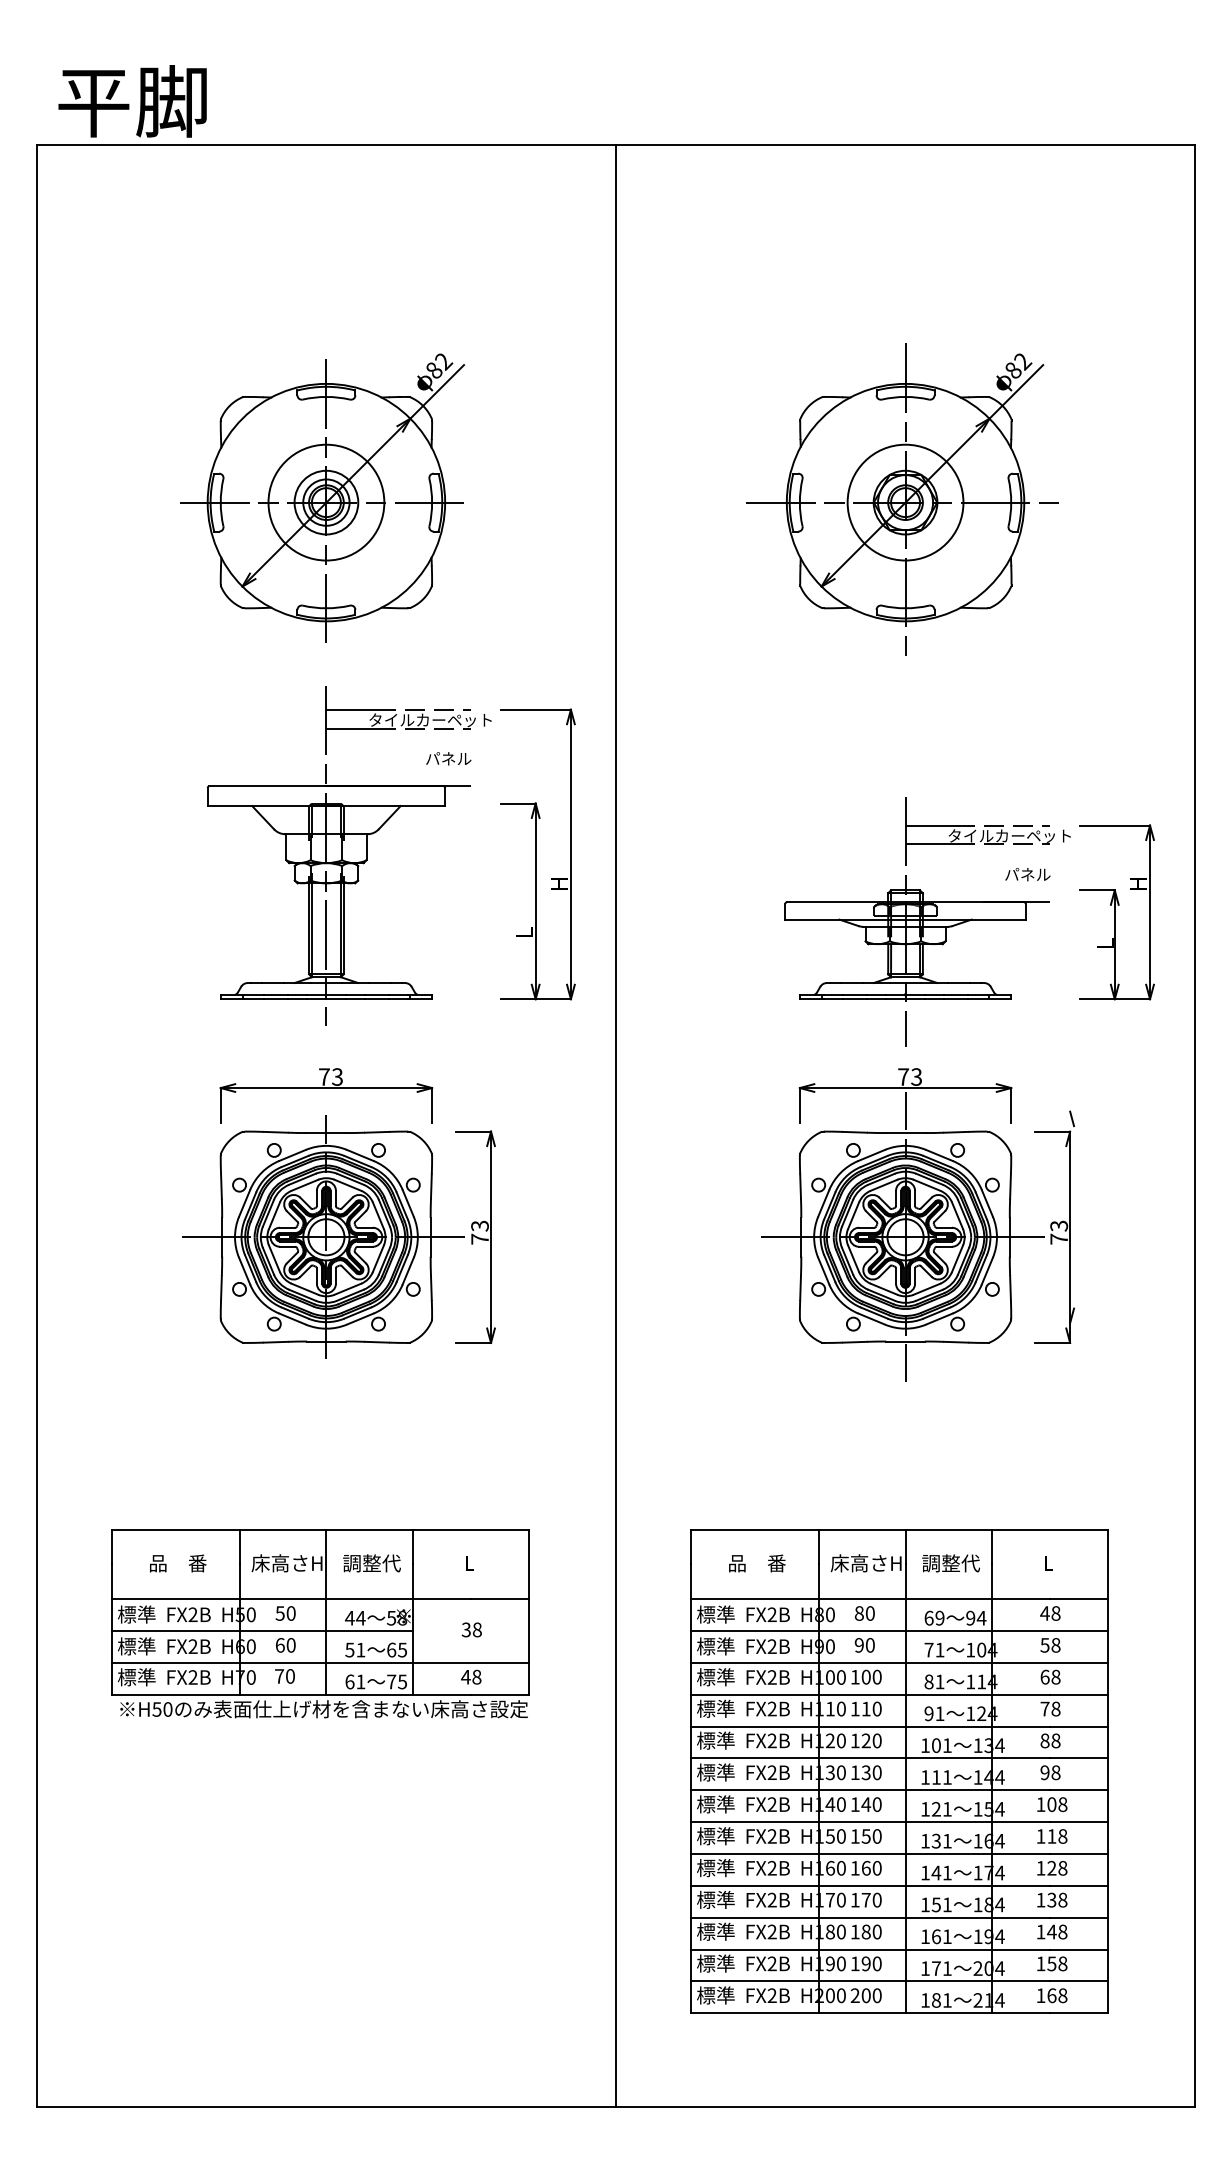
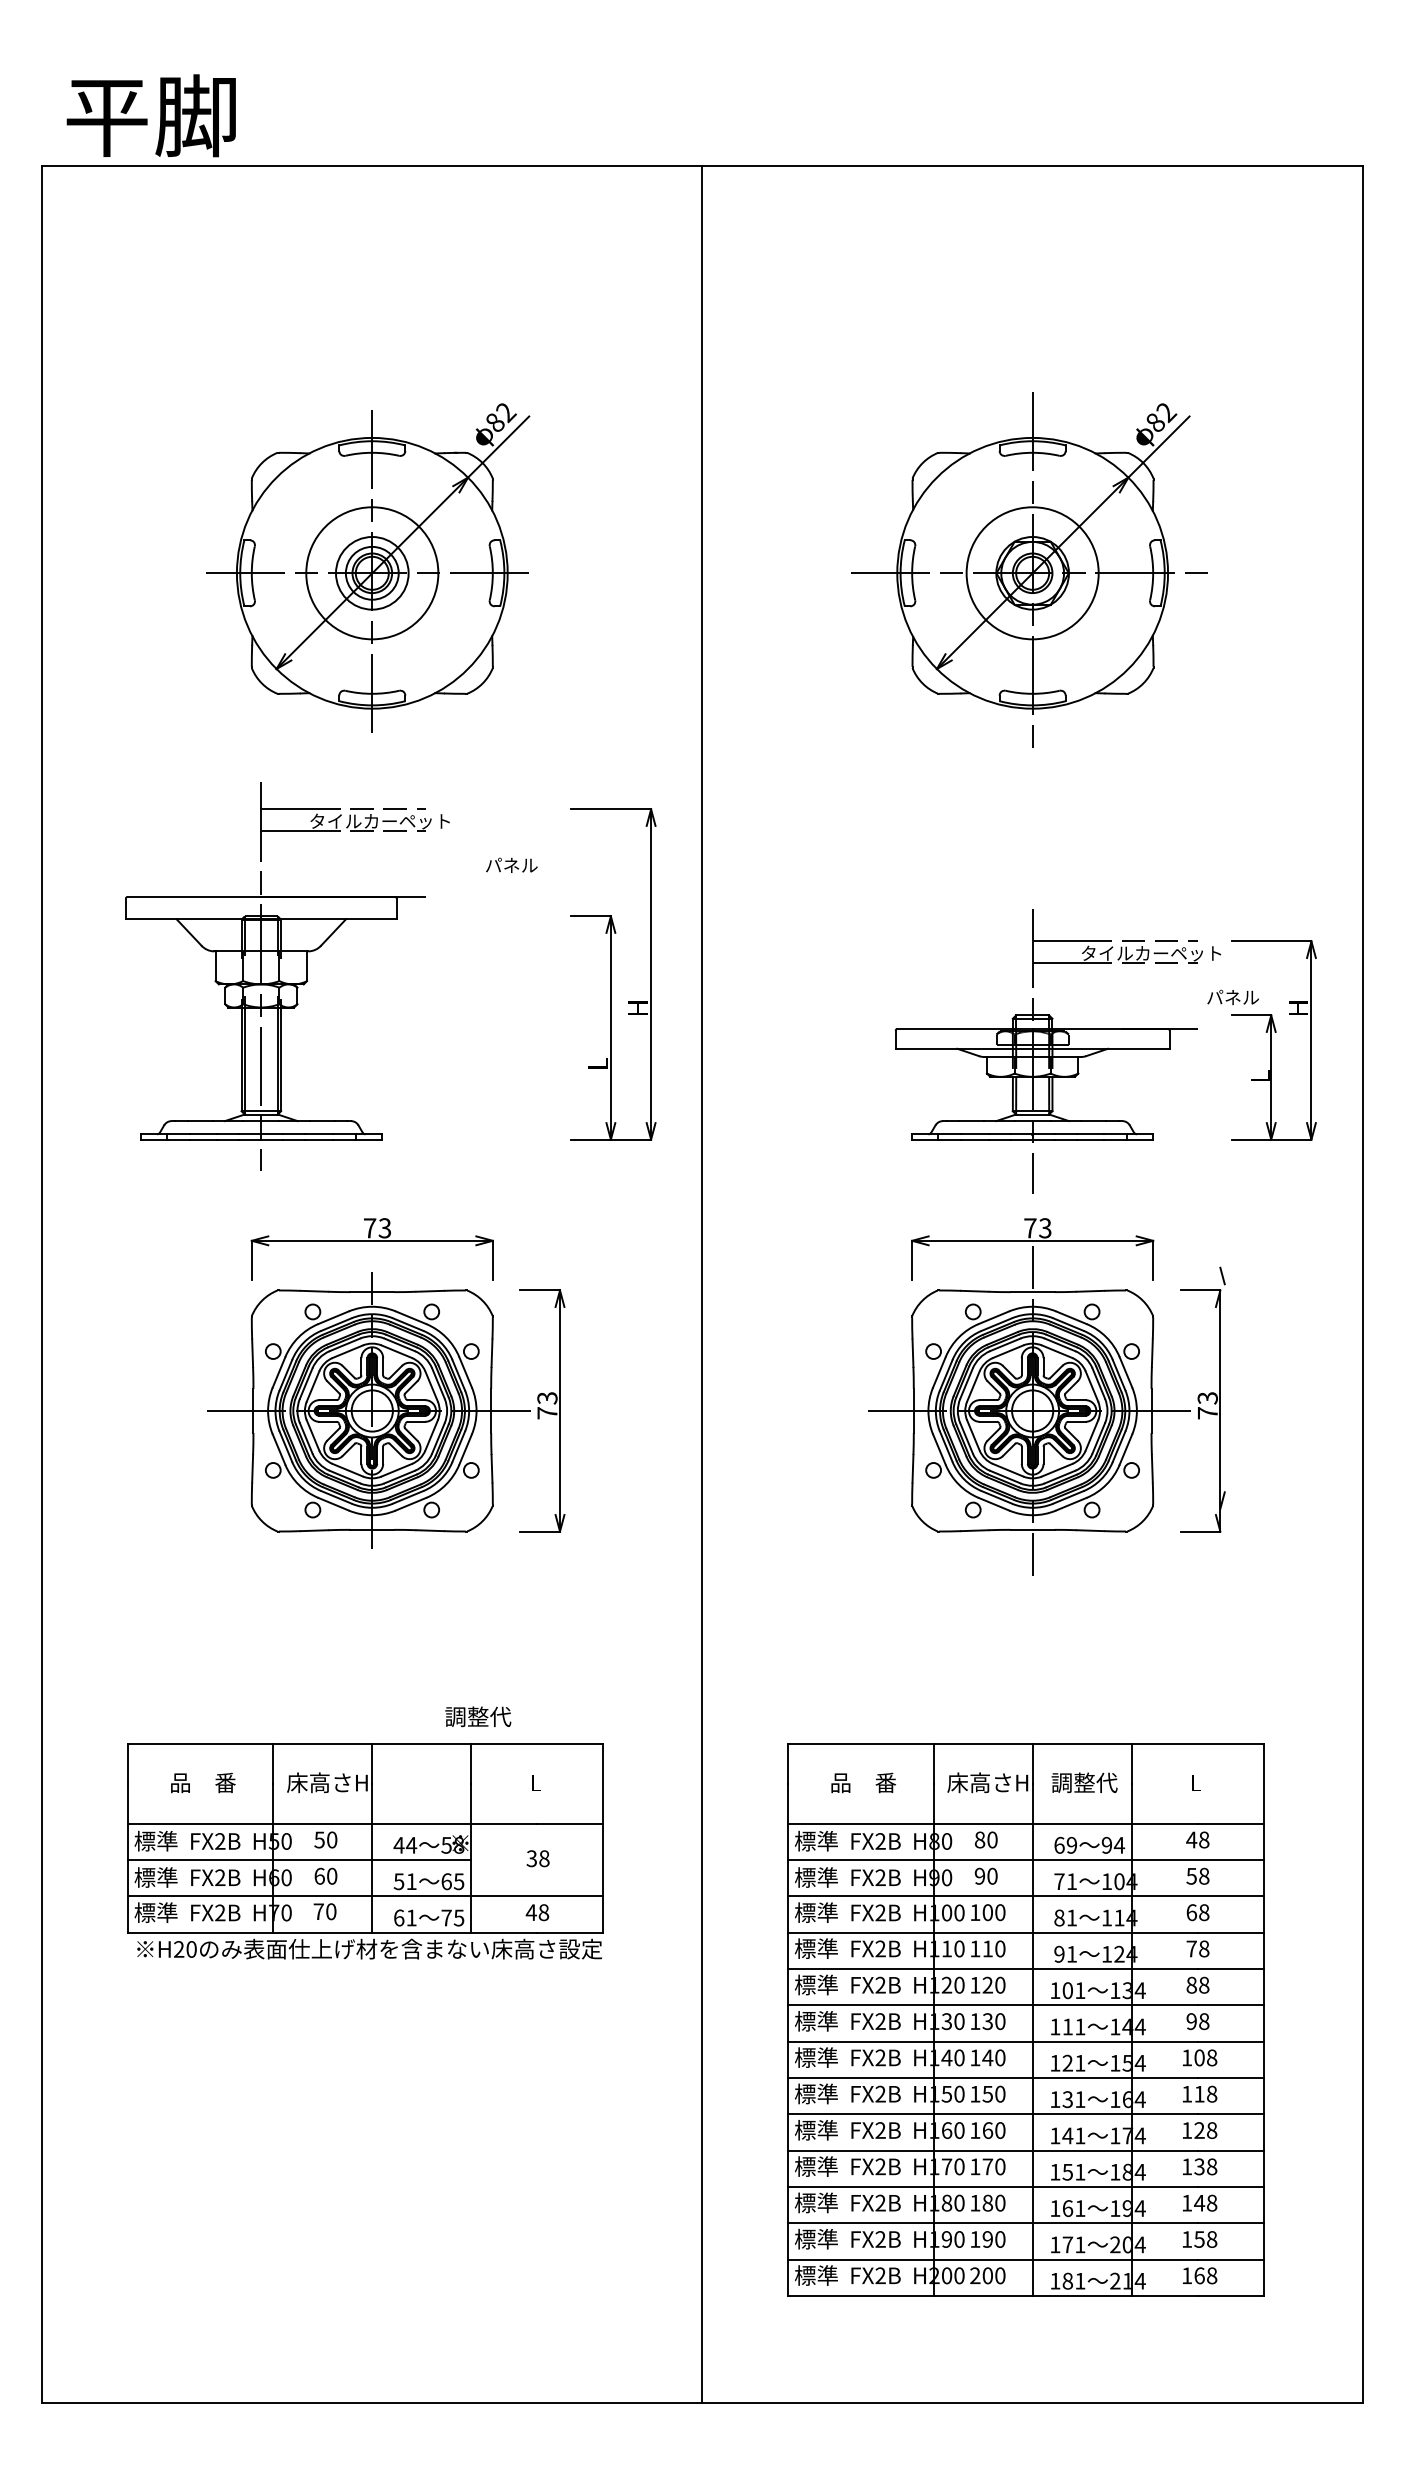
part: (349, 856) -> (287, 976), moved
text: (1027, 873) -> (1232, 996), moved
text: (372, 1563) -> (478, 1716), moved
text: (156, 1709) -> (178, 1949), H50 -> H20

